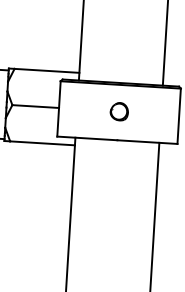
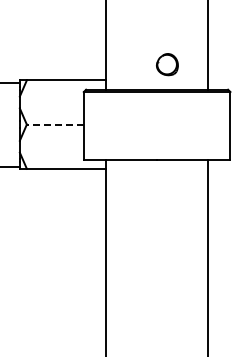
line: (35, 106) -> (54, 124), solid -> dashed
part: (119, 111) -> (167, 64), moved

